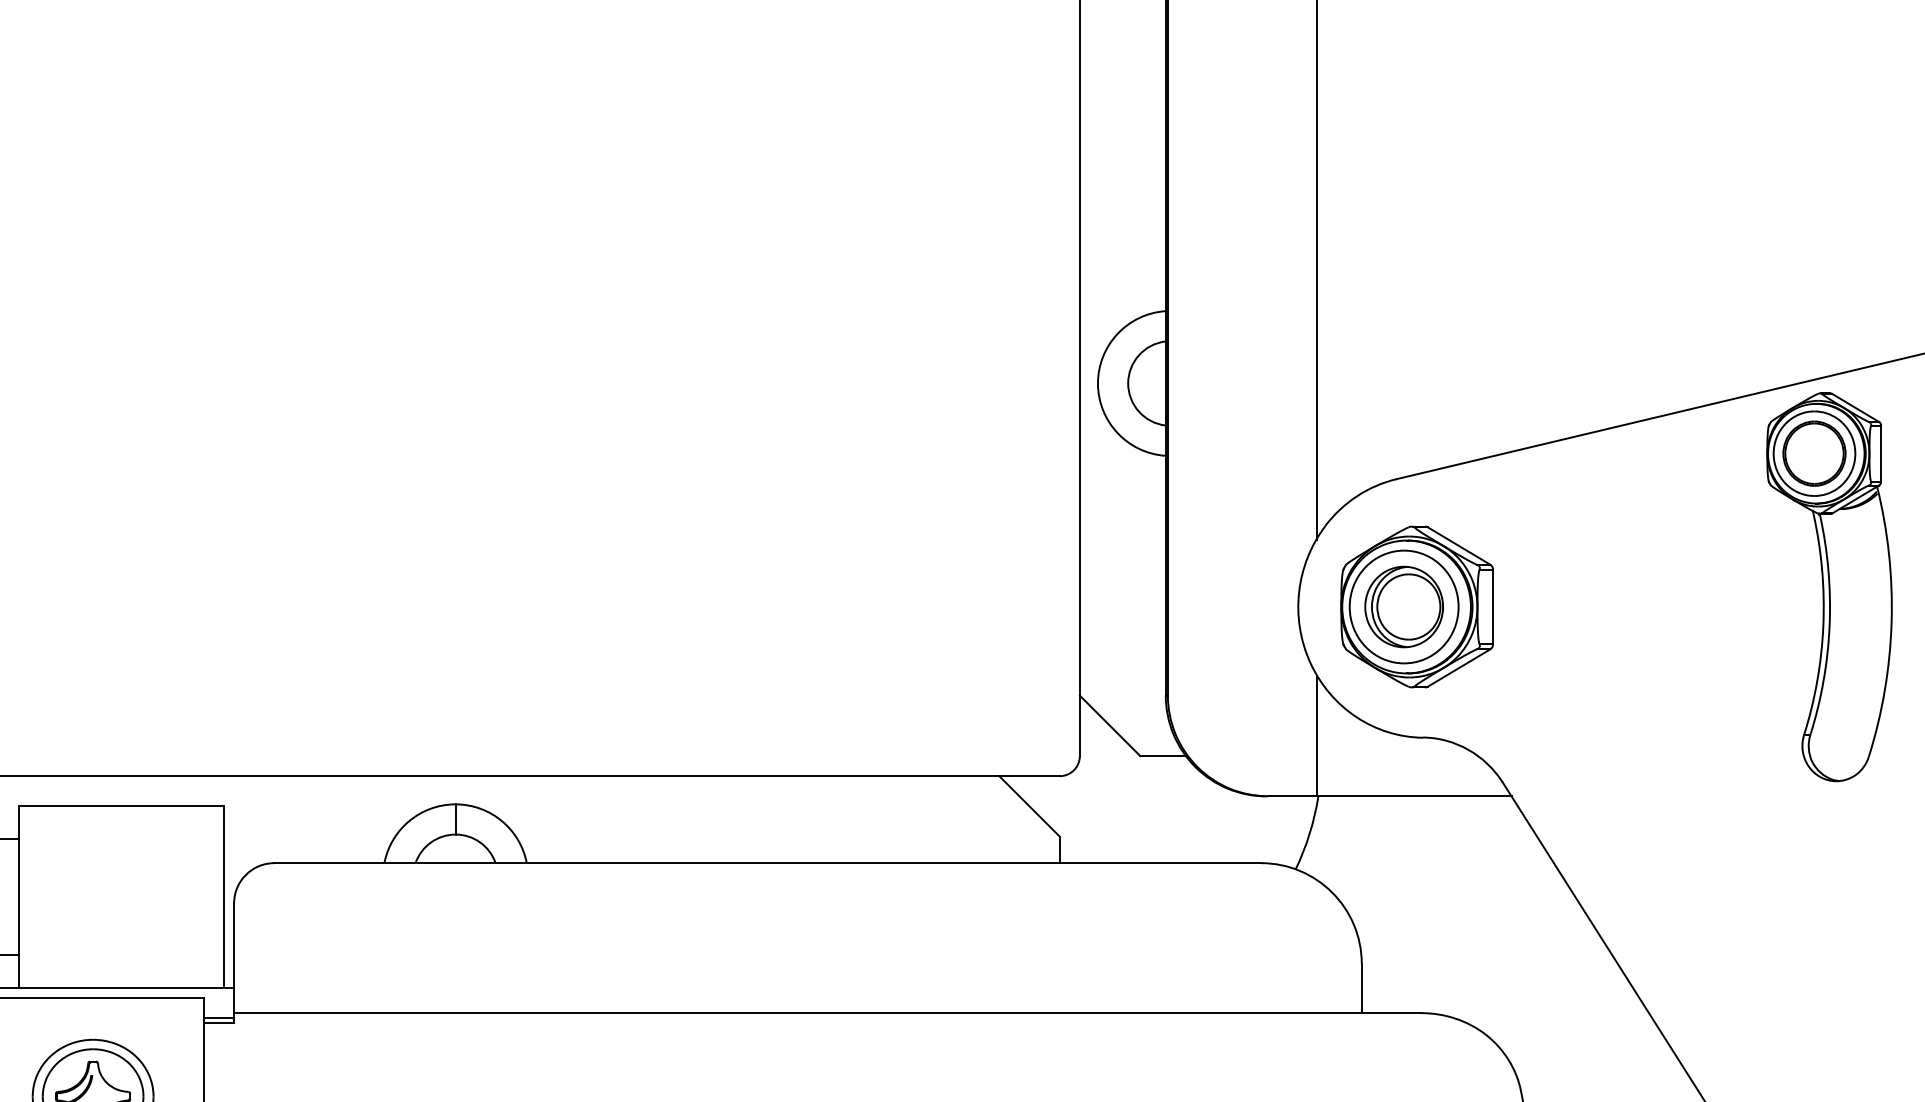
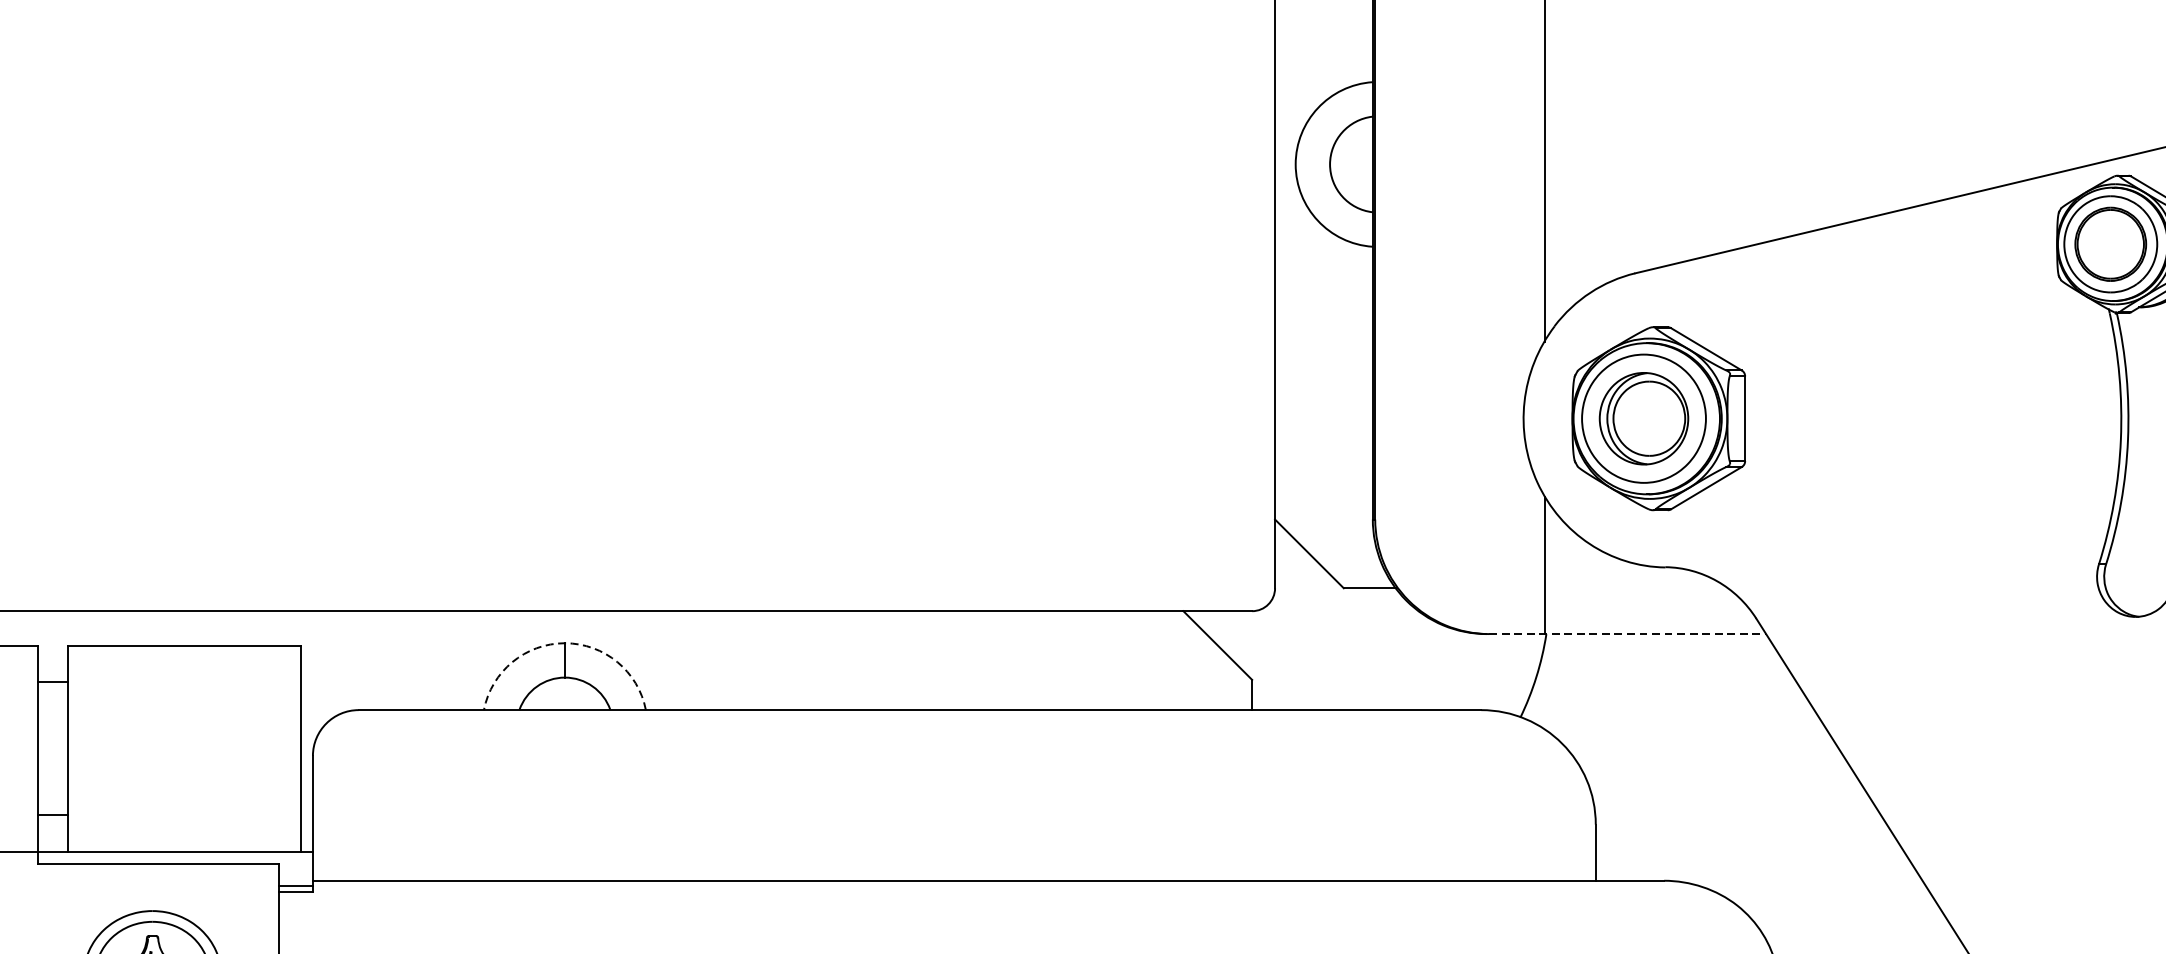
line: (1389, 796) -> (1627, 634), solid -> dashed
arc: (455, 804) -> (564, 643), solid -> dashed

